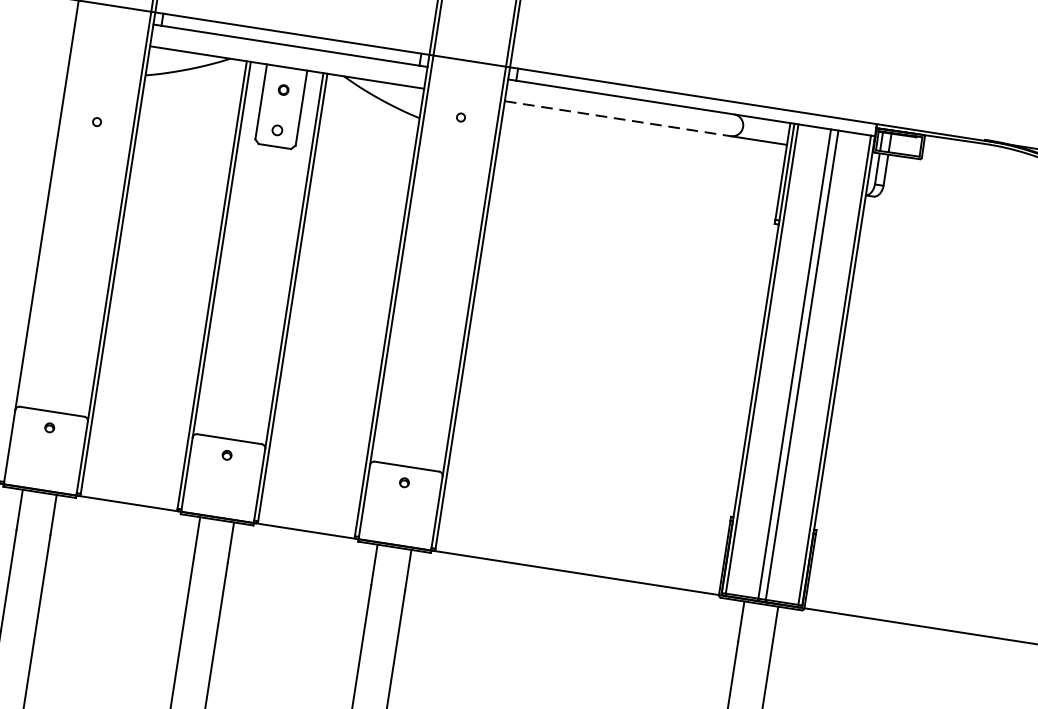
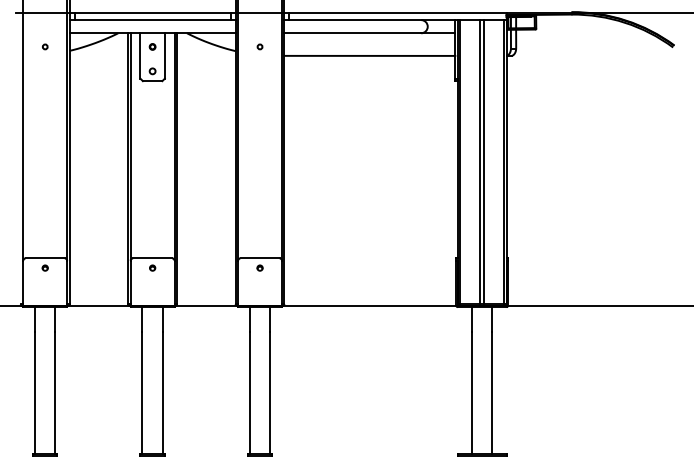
line: (618, 119) -> (353, 33), dashed -> solid
circle: (97, 121) -> (45, 46), moved
line: (639, 159) -> (369, 55), added

